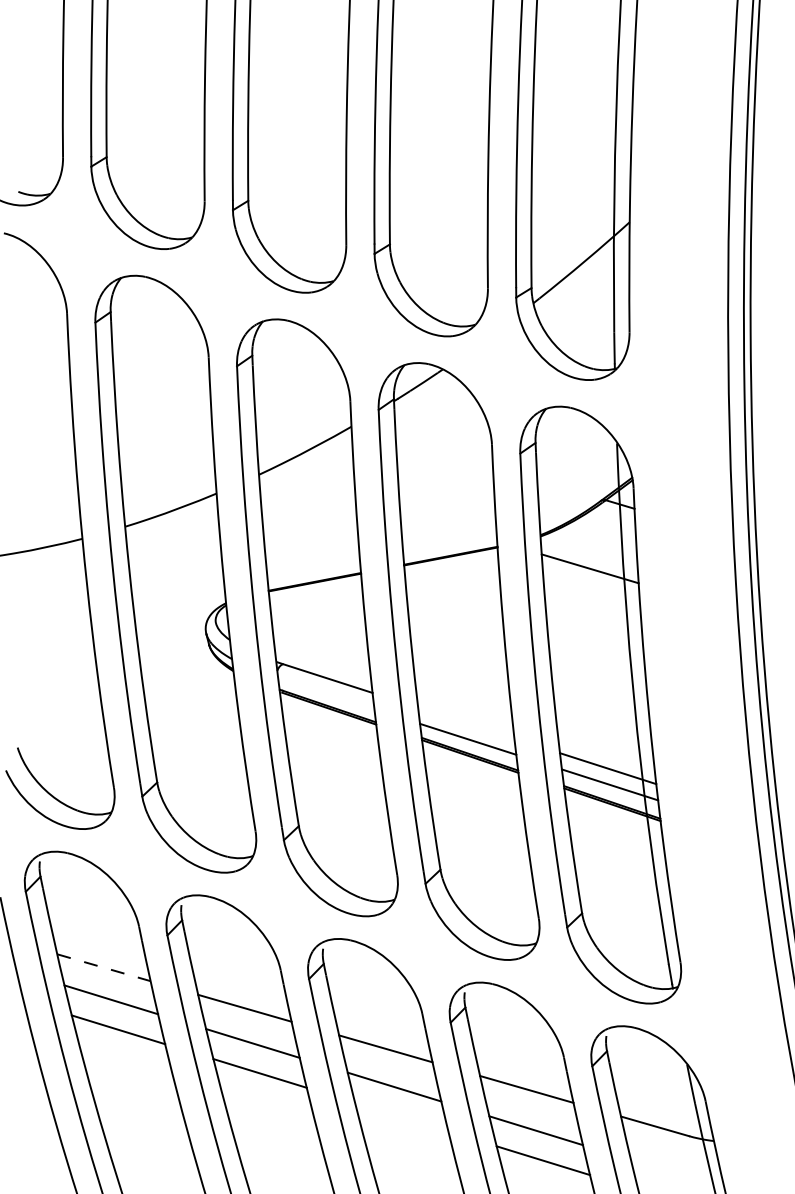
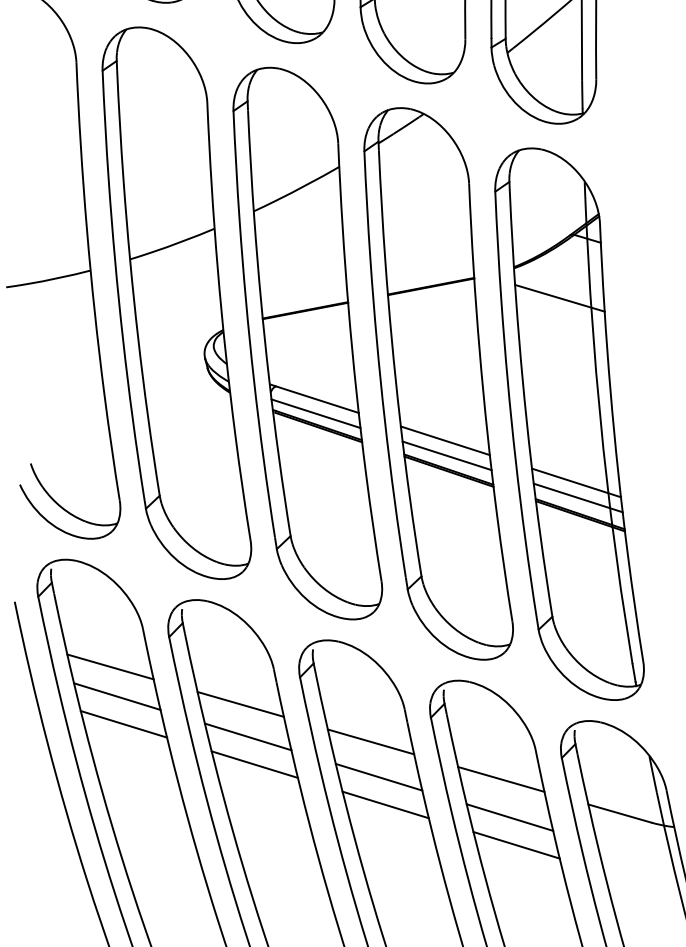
line: (326, 693) -> (316, 413), added
line: (466, 722) -> (445, 440), added
line: (103, 967) -> (110, 666), dashed -> solid
line: (401, 1116) -> (385, 804), added

